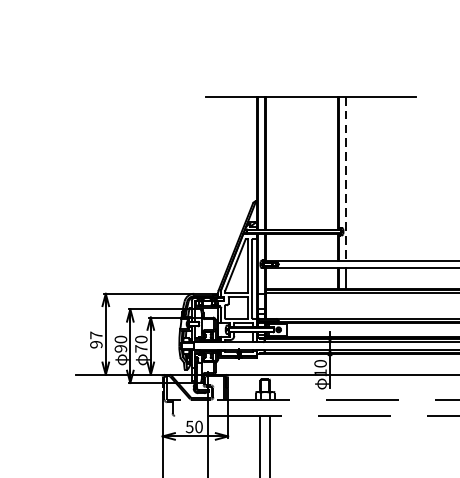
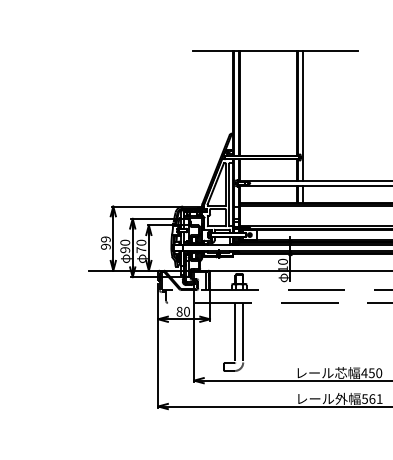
line: (346, 178) -> (303, 115), dashed -> solid
text: (95, 335) -> (105, 239), 97 -> 99
text: (189, 426) -> (179, 311), 50 -> 80

